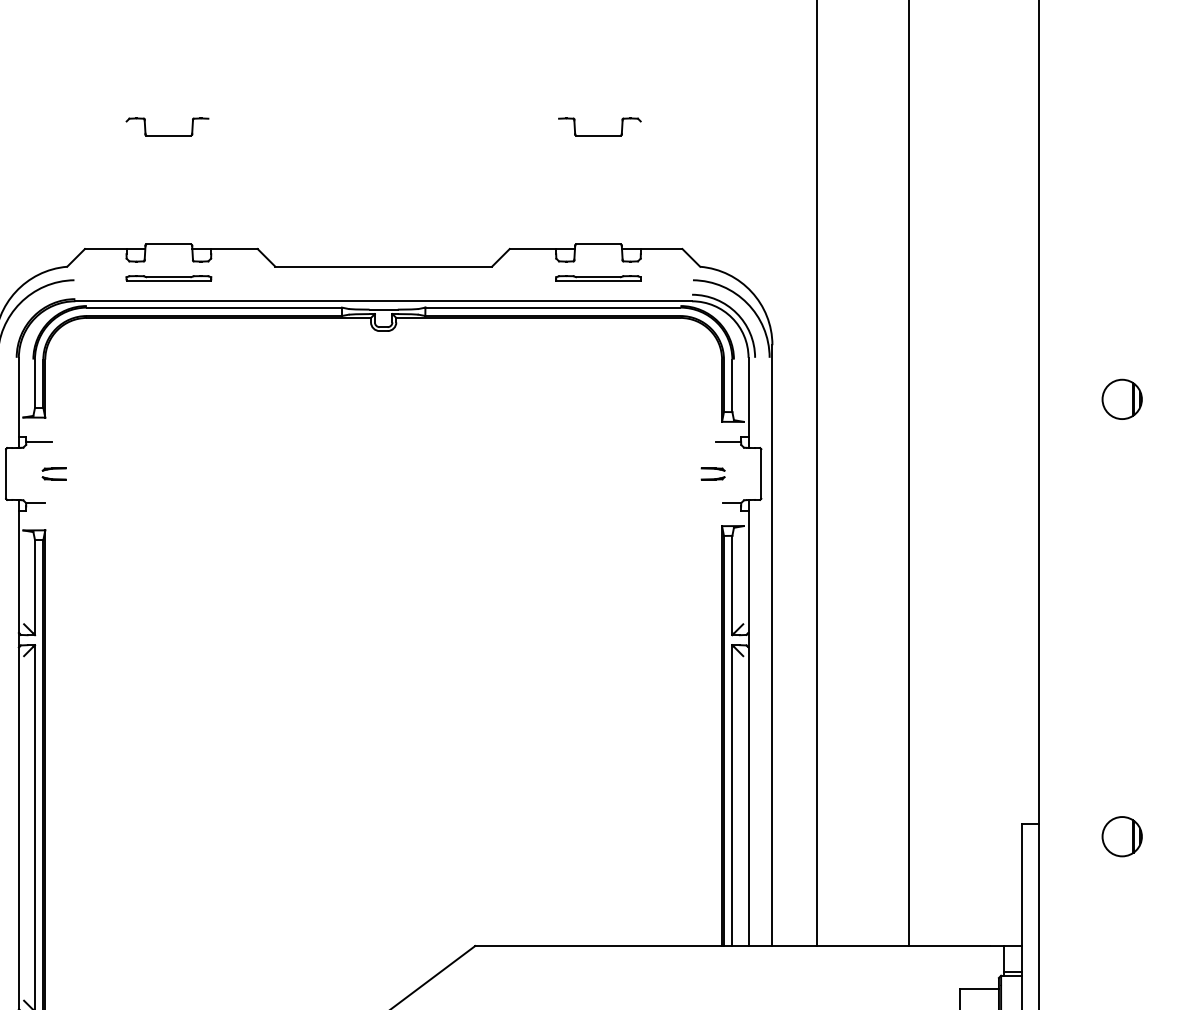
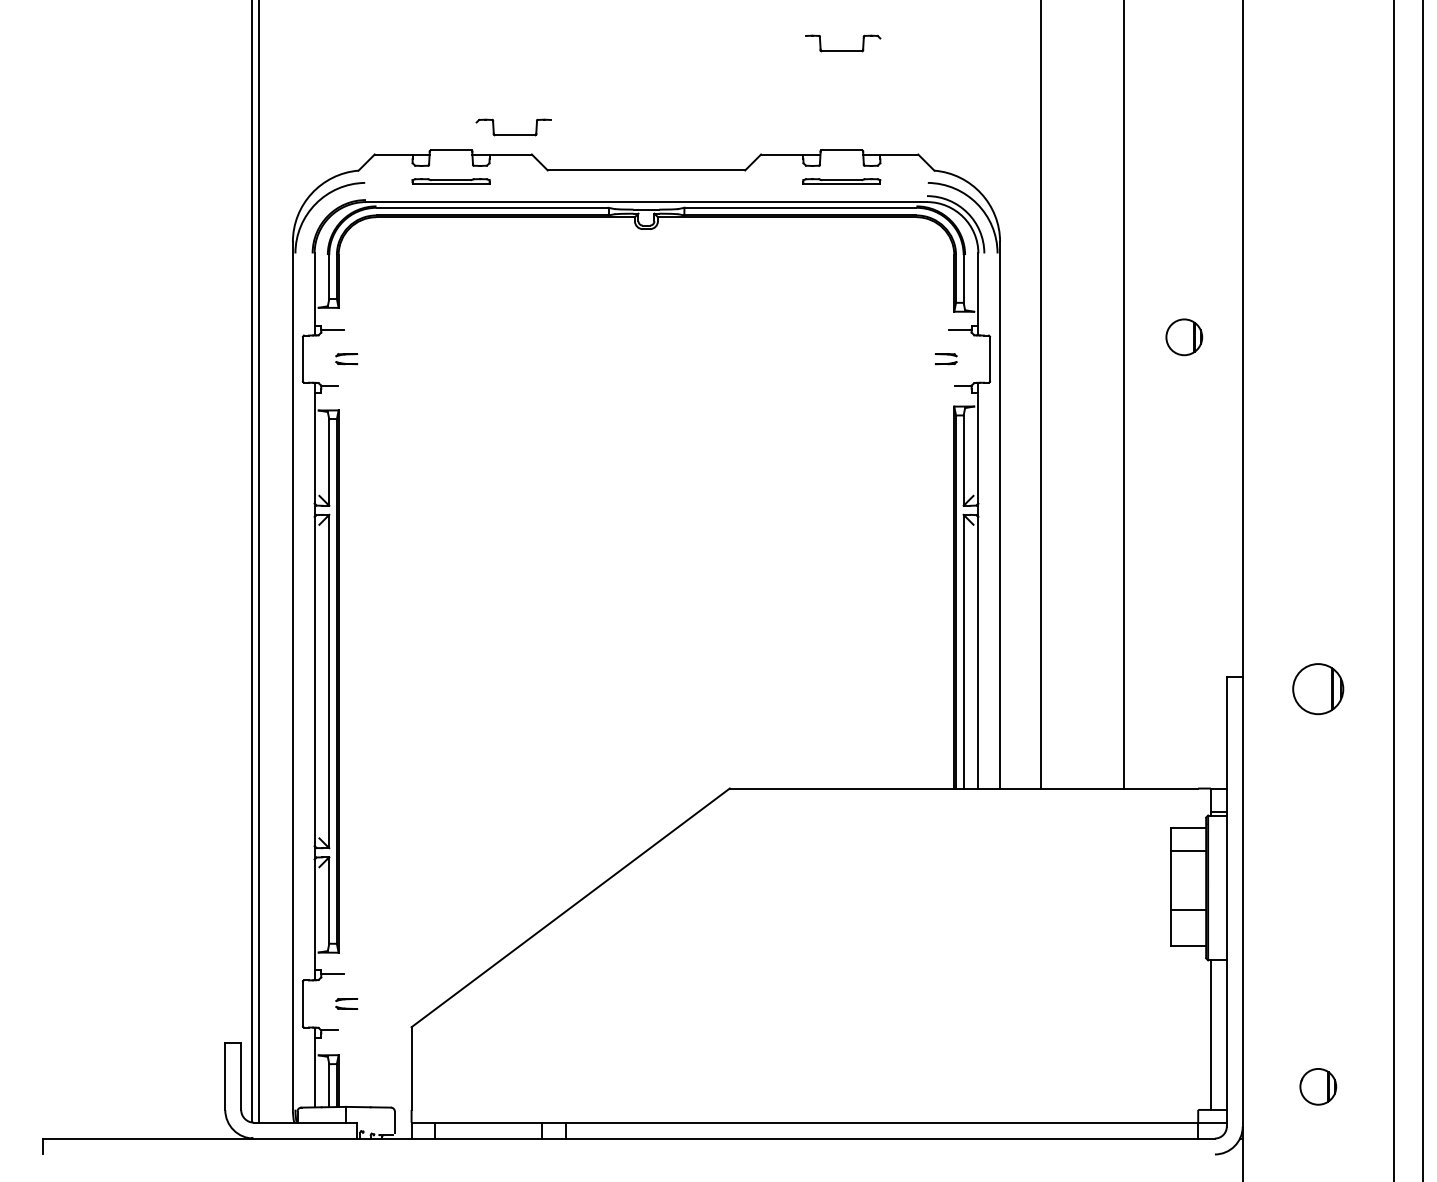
part: (167, 134) -> (513, 134), moved
part: (1122, 399) -> (1184, 337), moved
part: (1122, 836) -> (1318, 688), size x1.4

